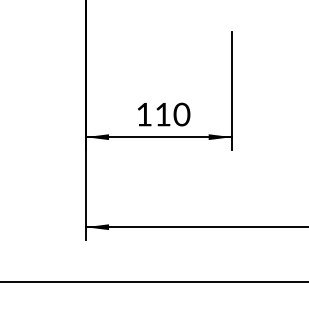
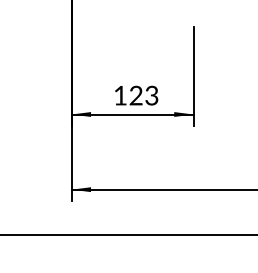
text: (171, 114) -> (143, 95), 110 -> 123

